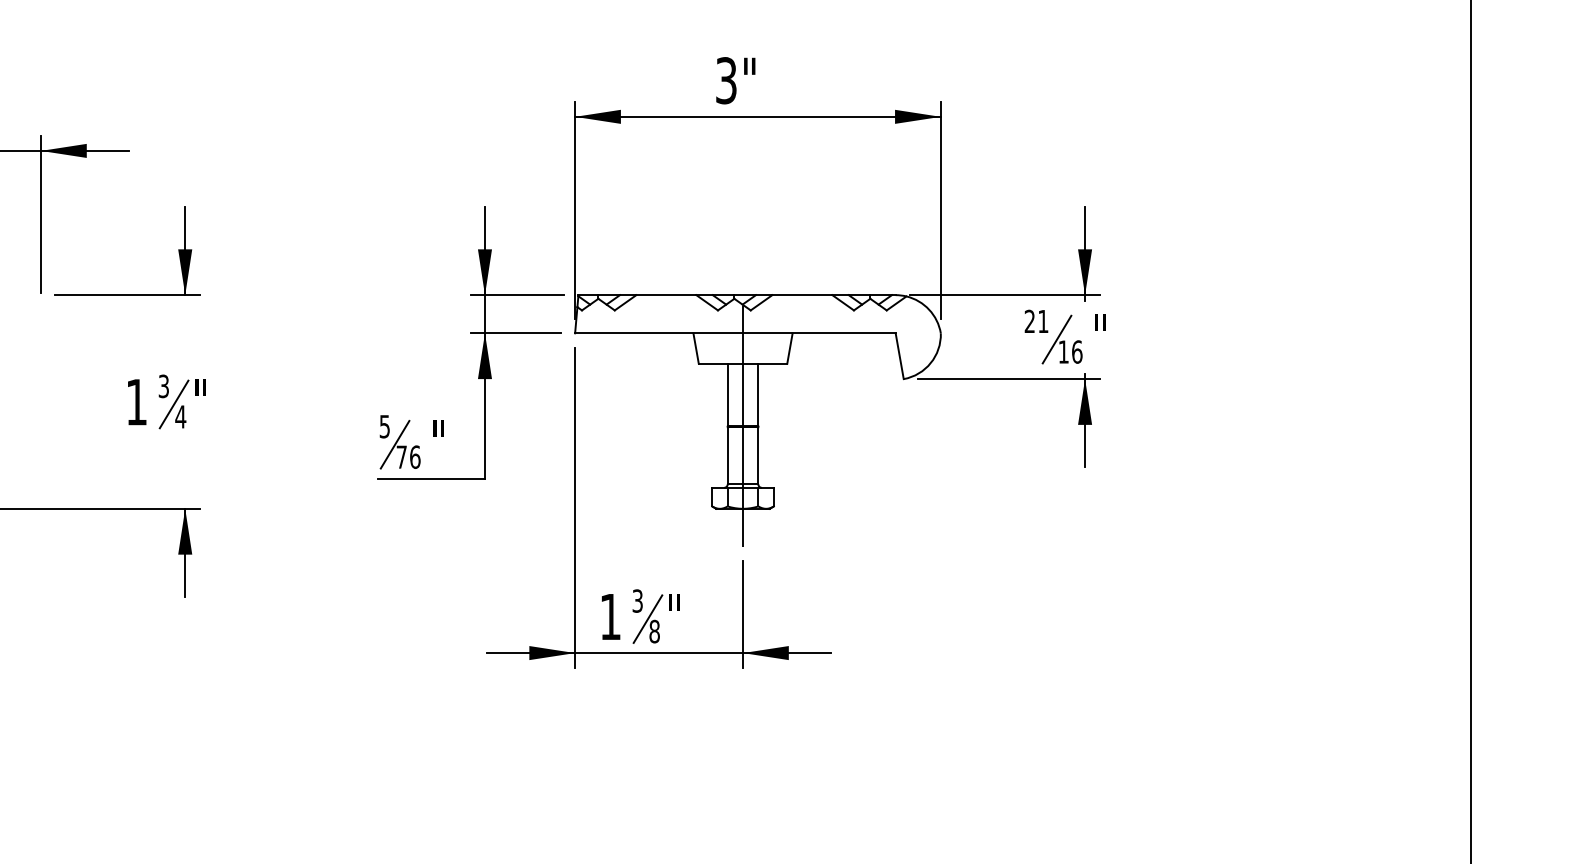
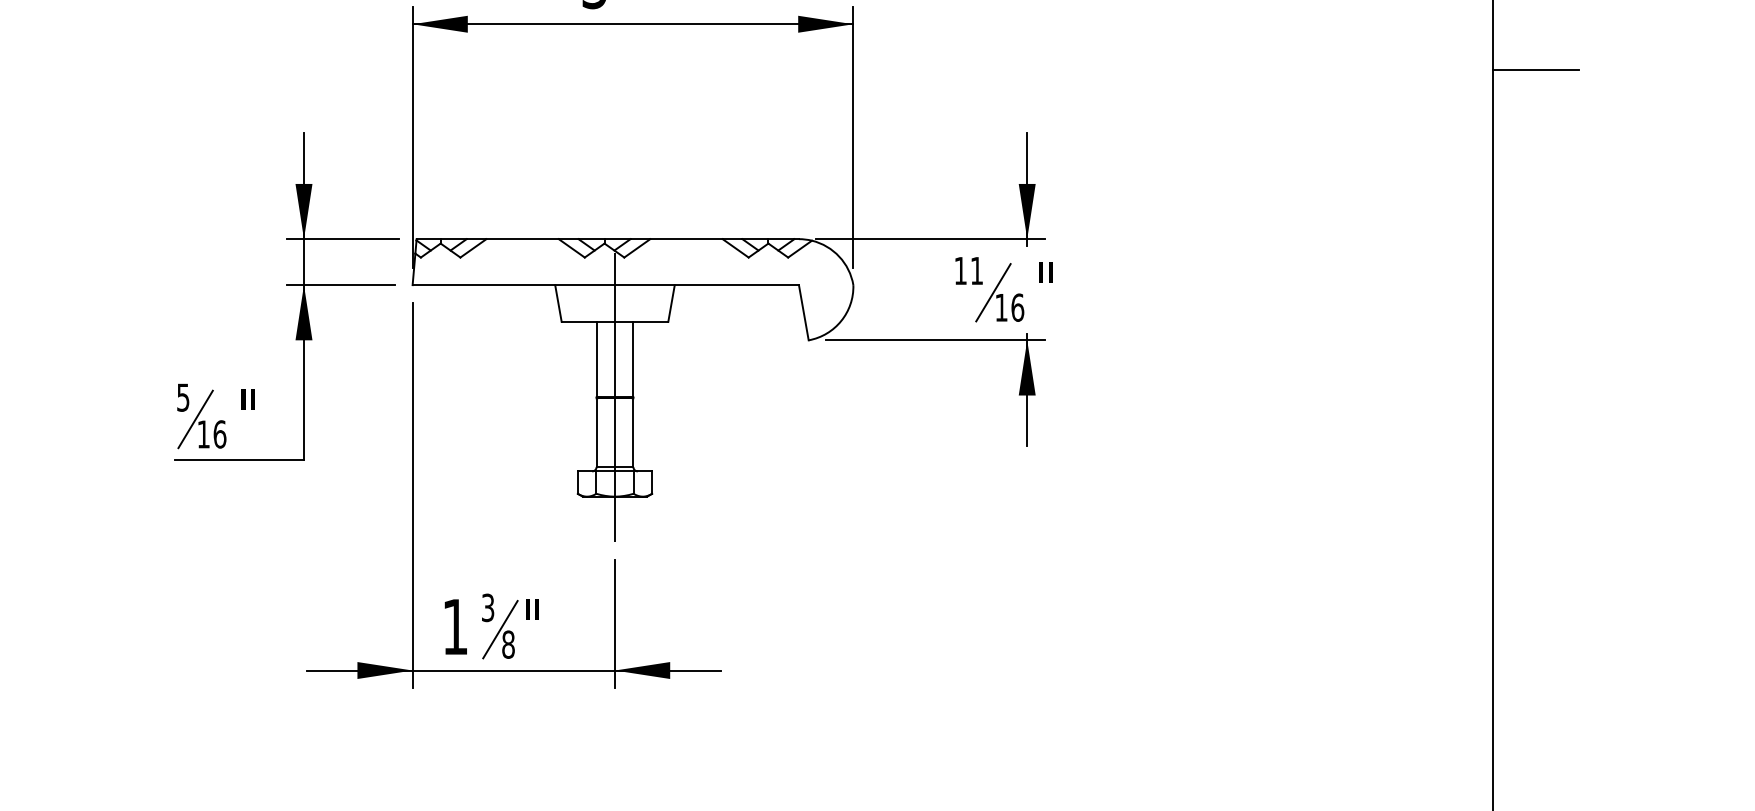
line: (1507, 154) -> (1536, 69), added
text: (1029, 320) -> (960, 269), 21 -> 11
text: (401, 456) -> (203, 433), 76 -> 16

